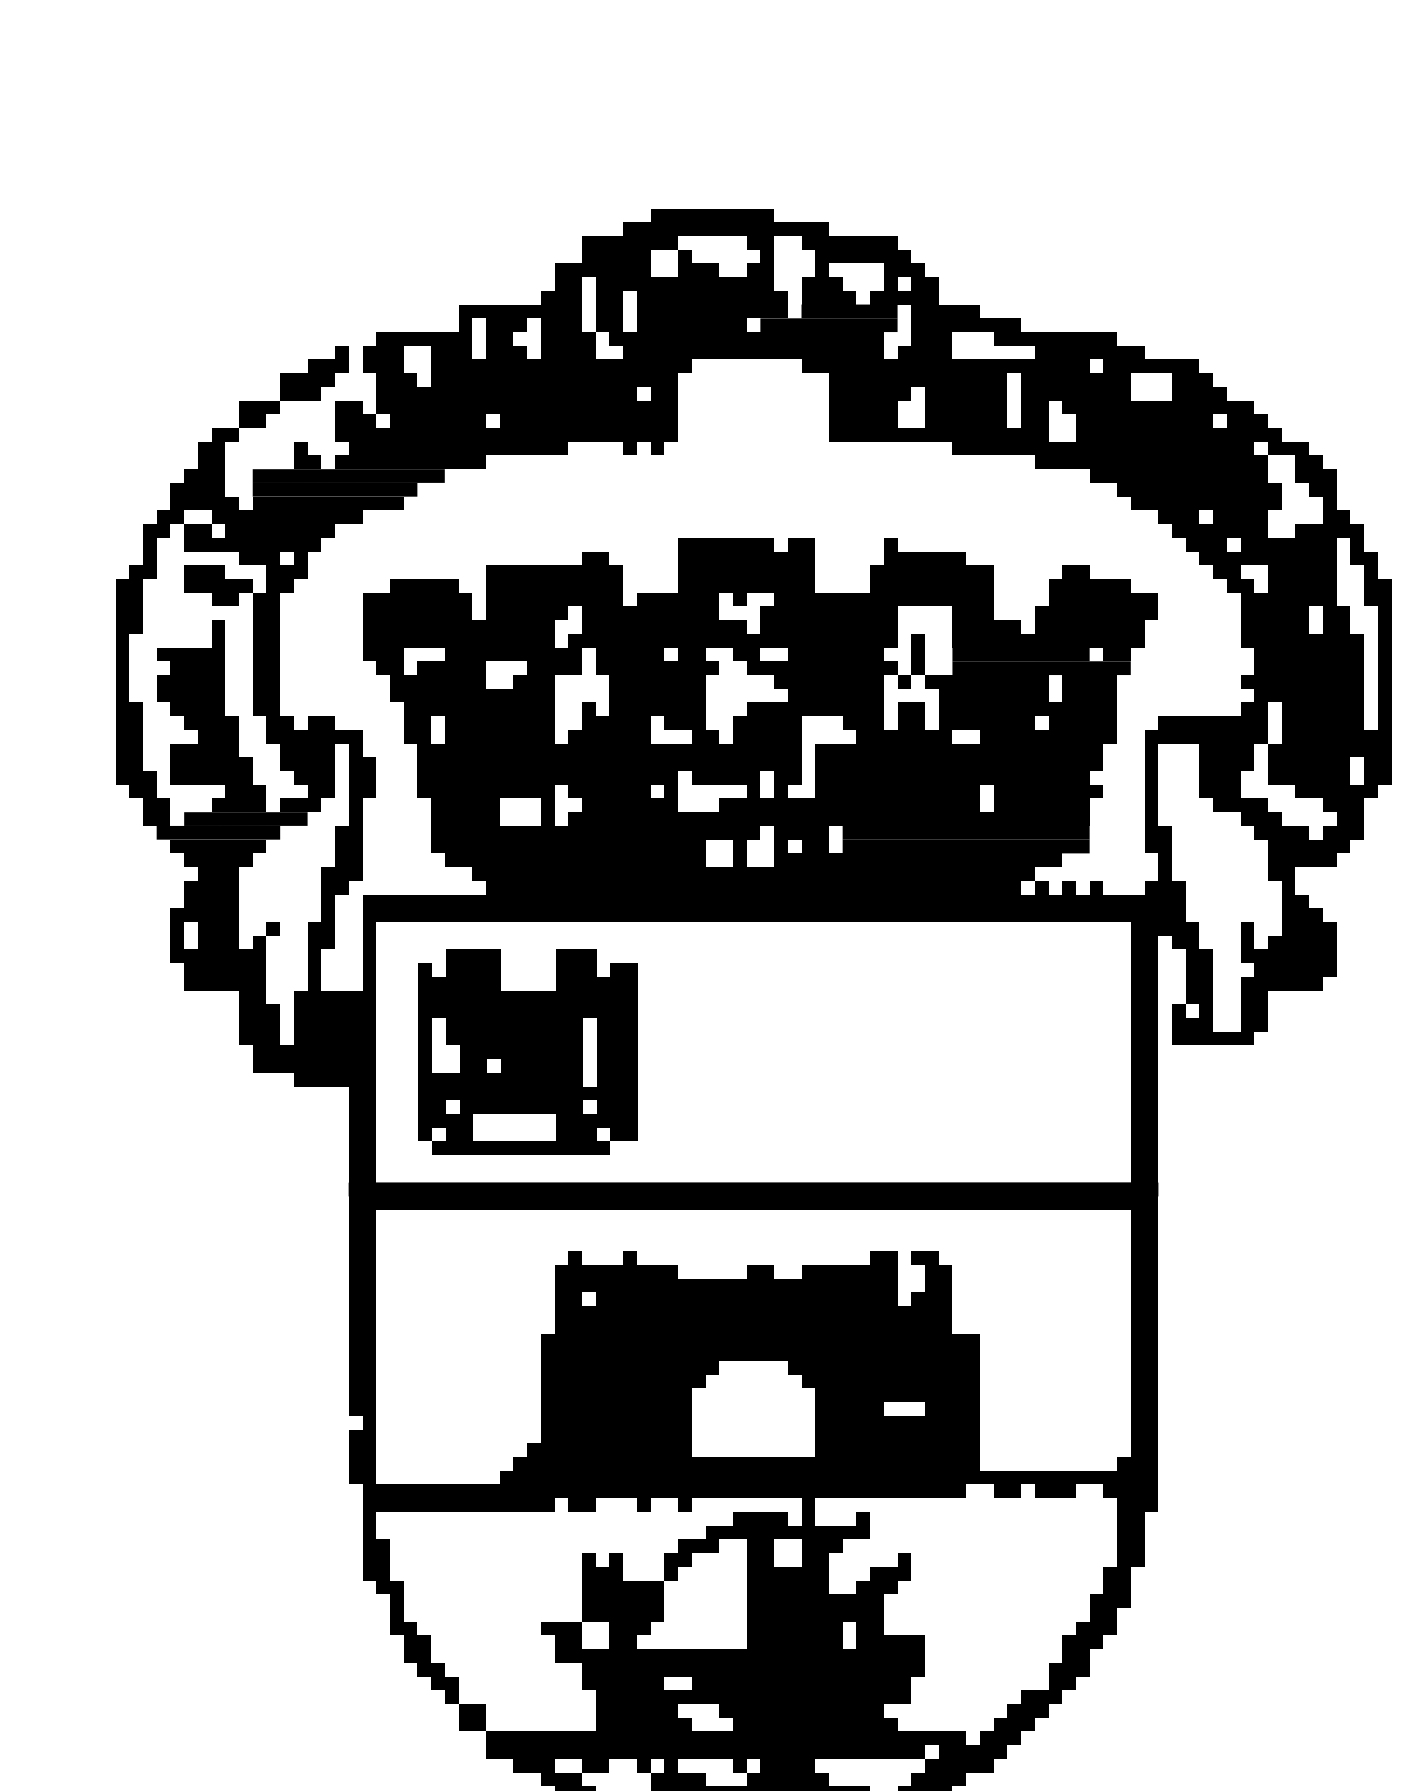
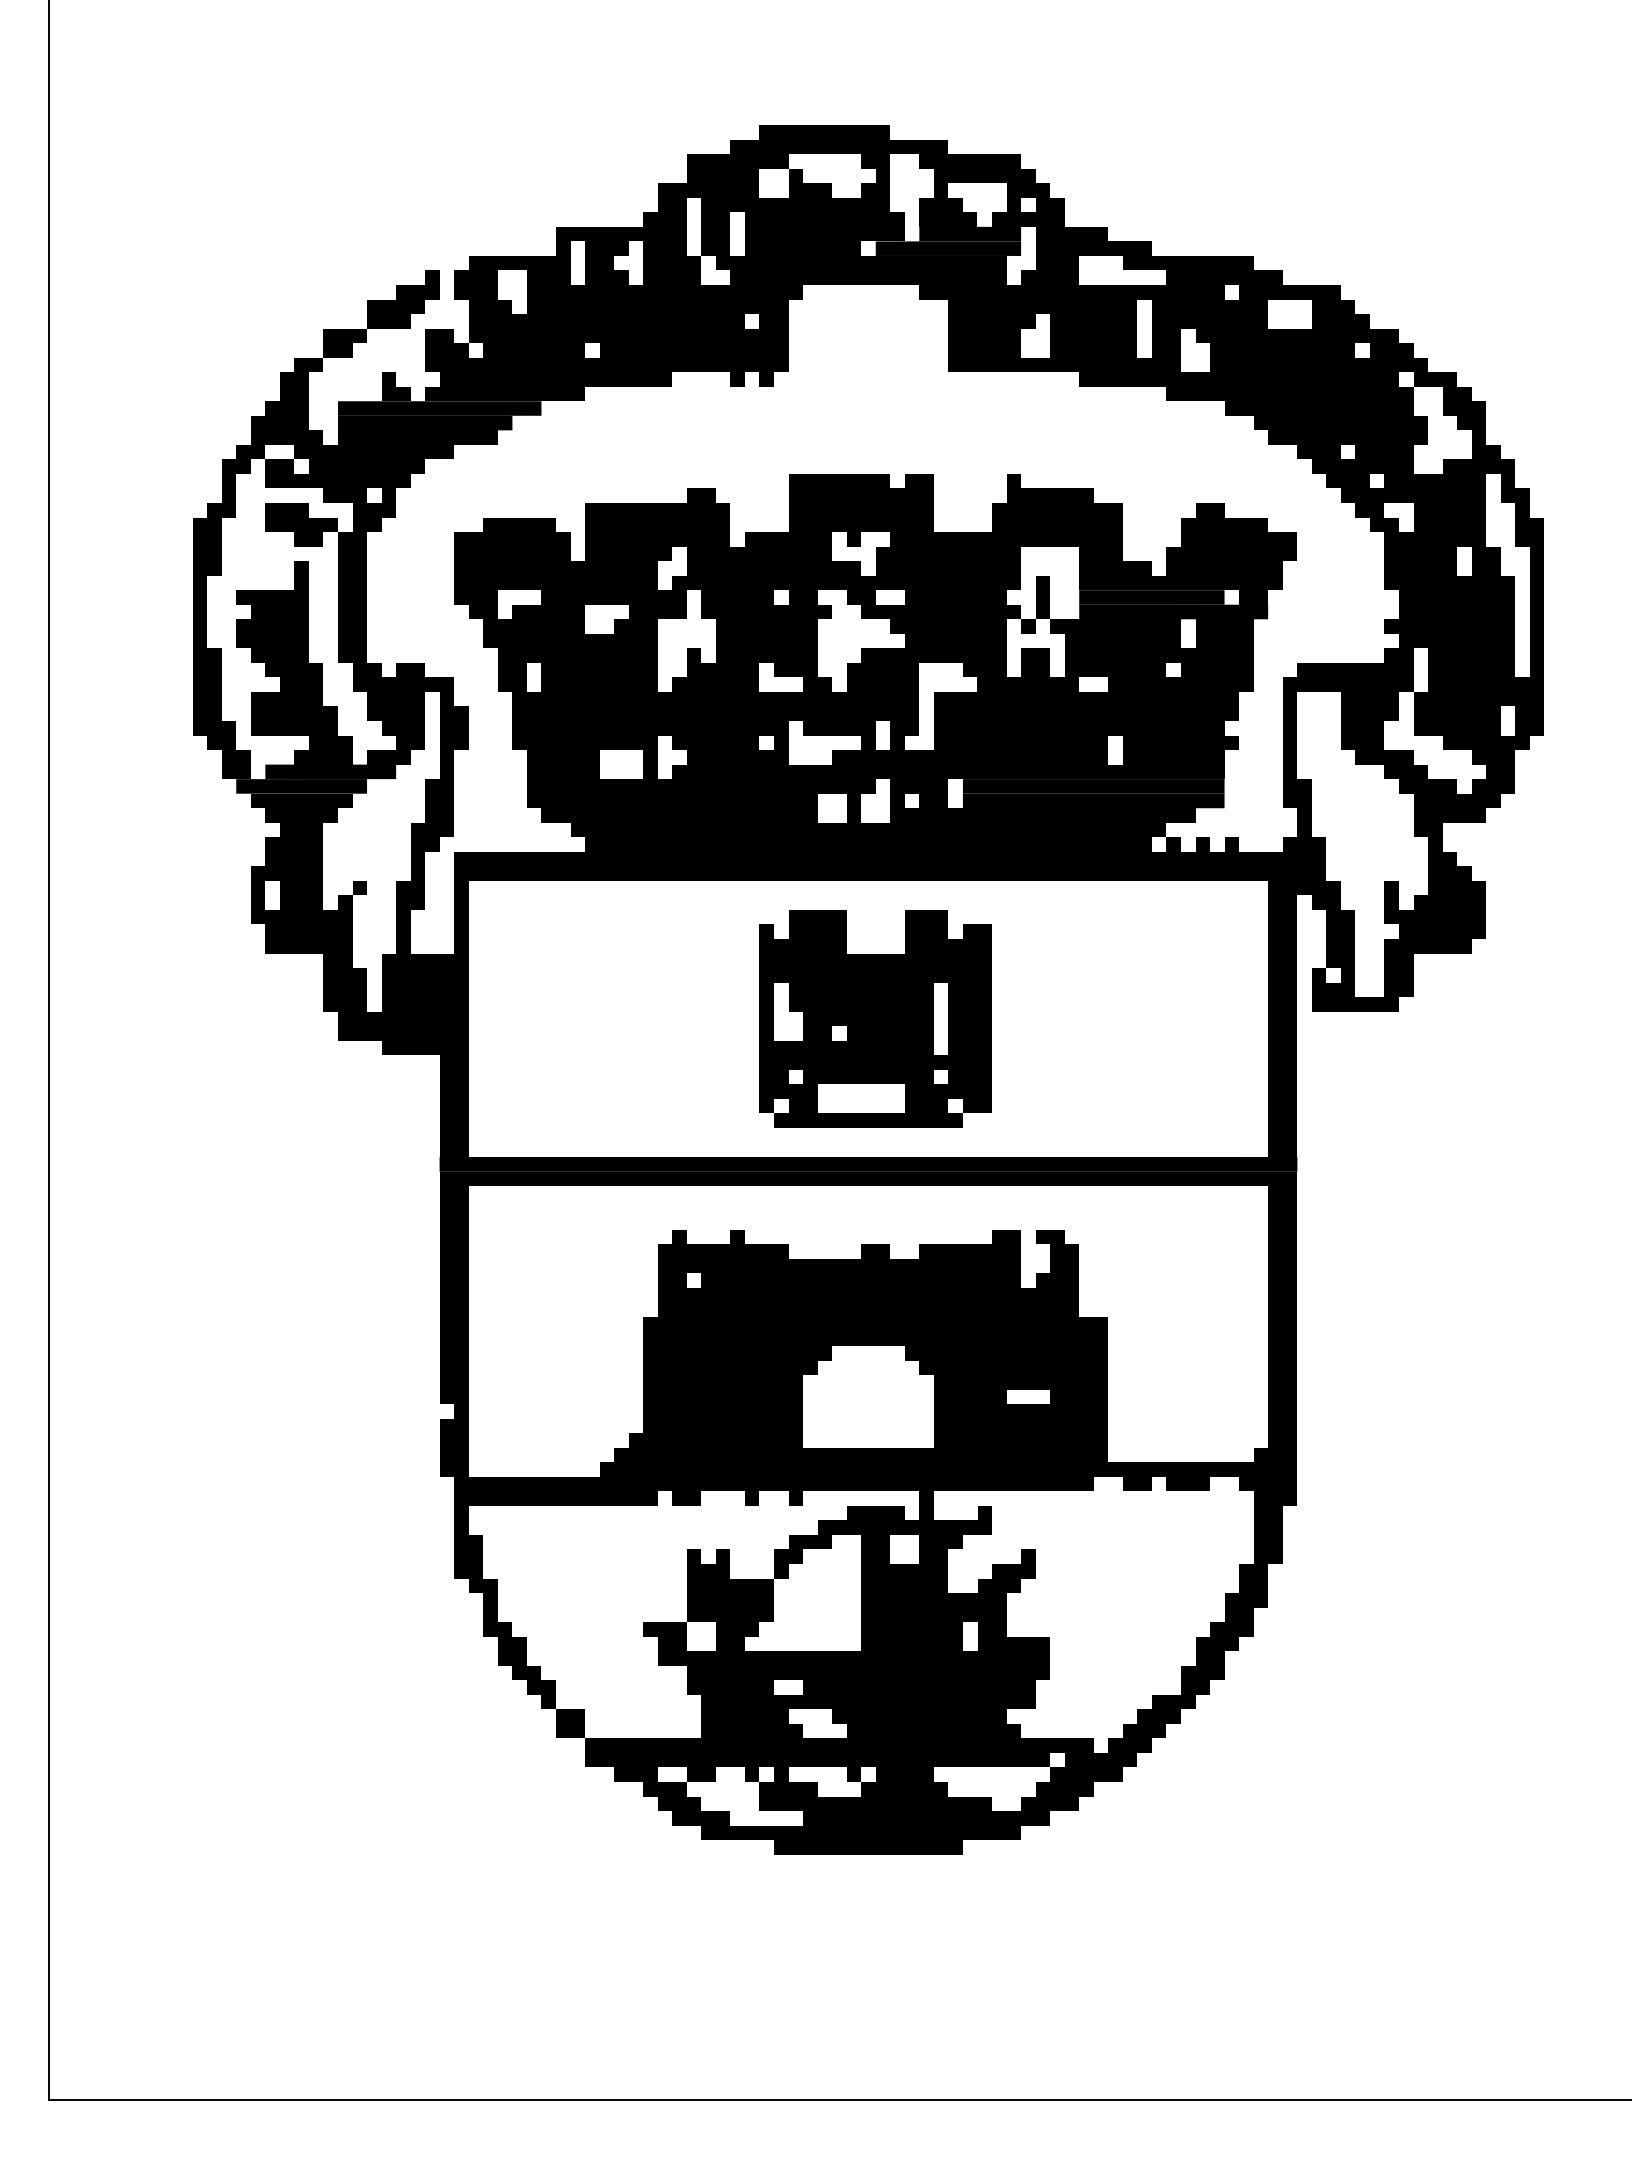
part: (527, 1051) -> (875, 1018), moved

